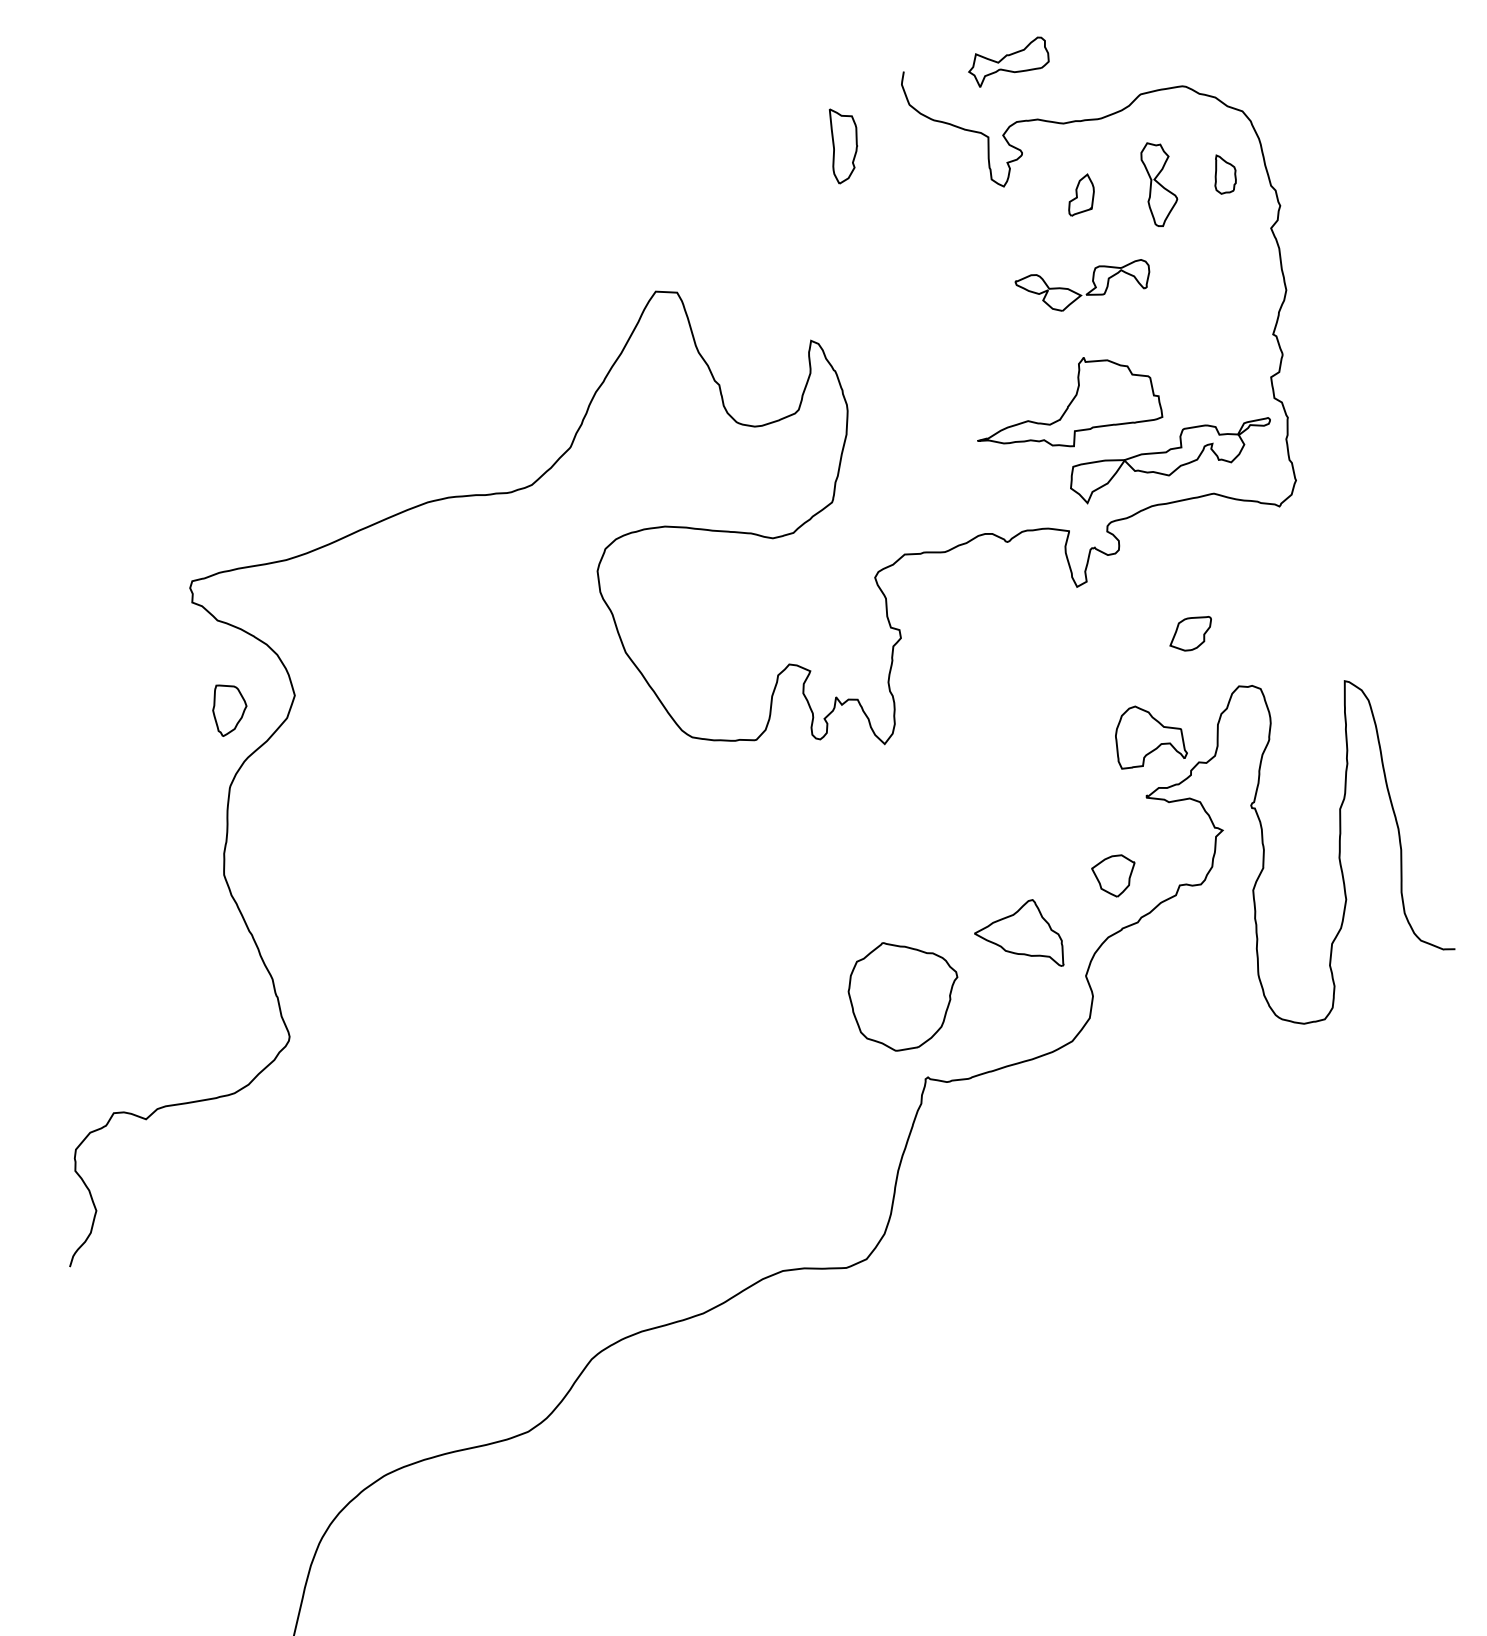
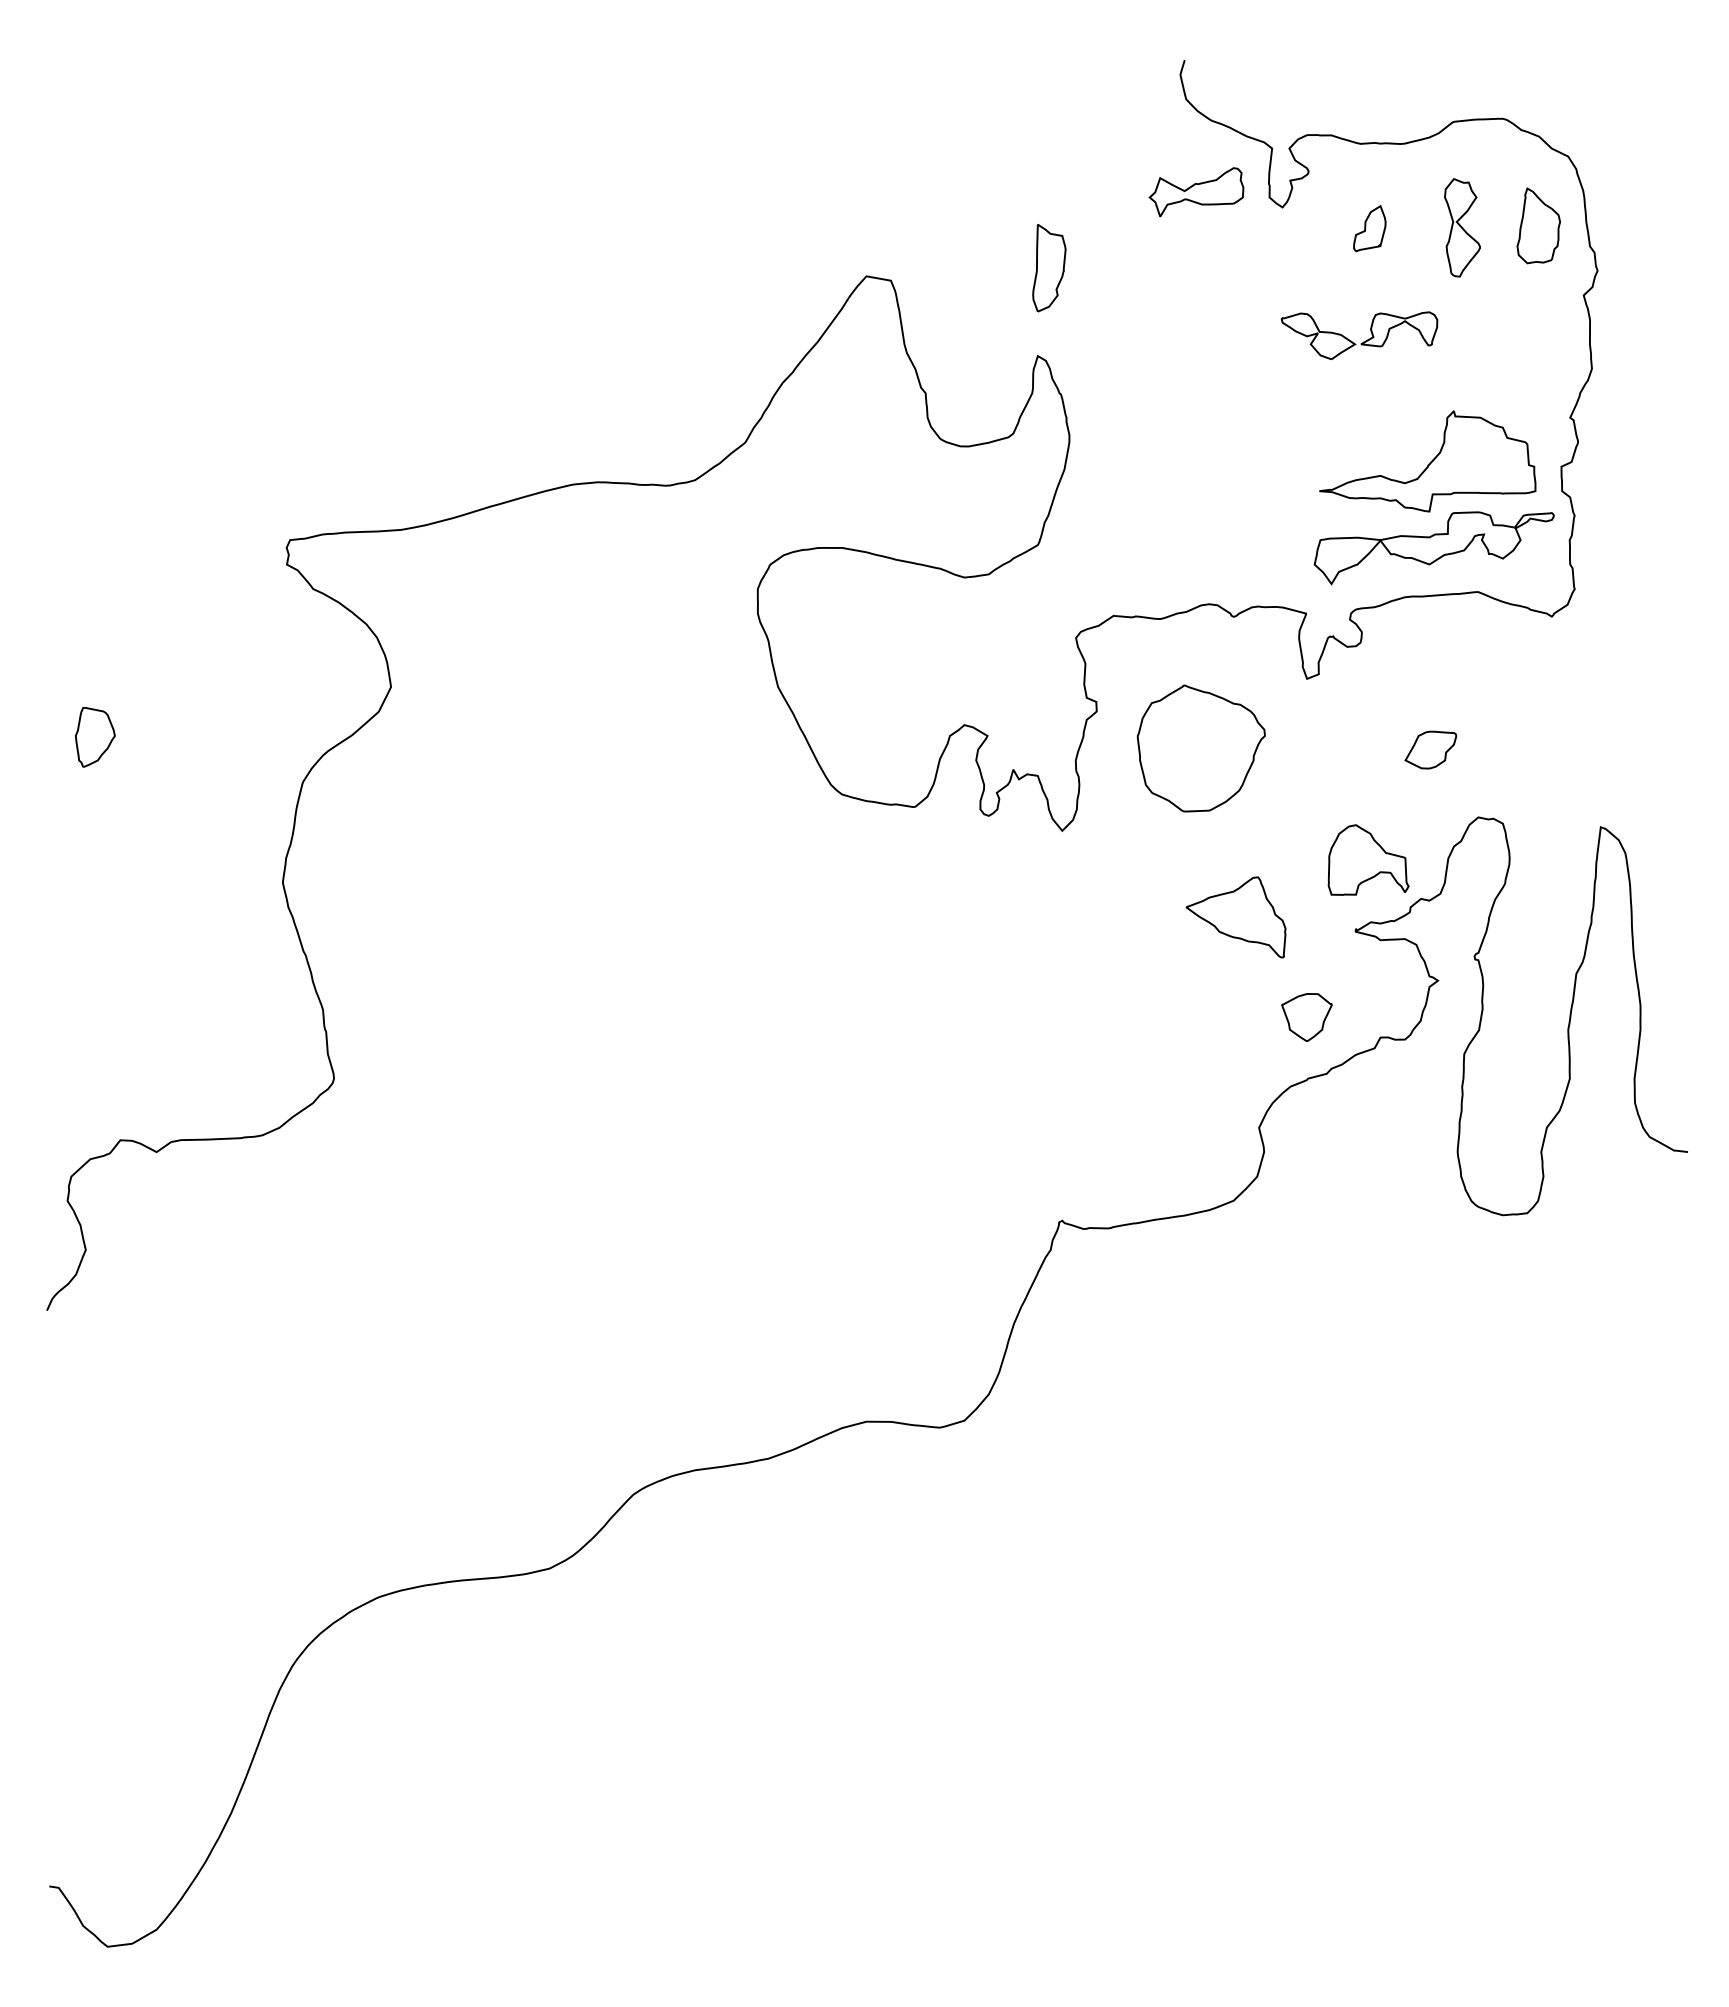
part: (1008, 62) -> (1196, 192), moved
part: (844, 145) -> (1049, 268), moved
part: (1224, 173) -> (1538, 225), size x1.67
part: (1066, 403) -> (1427, 461), moved
part: (230, 709) -> (95, 737), moved
part: (1017, 936) -> (1235, 917), moved
part: (903, 995) -> (1200, 748), moved

